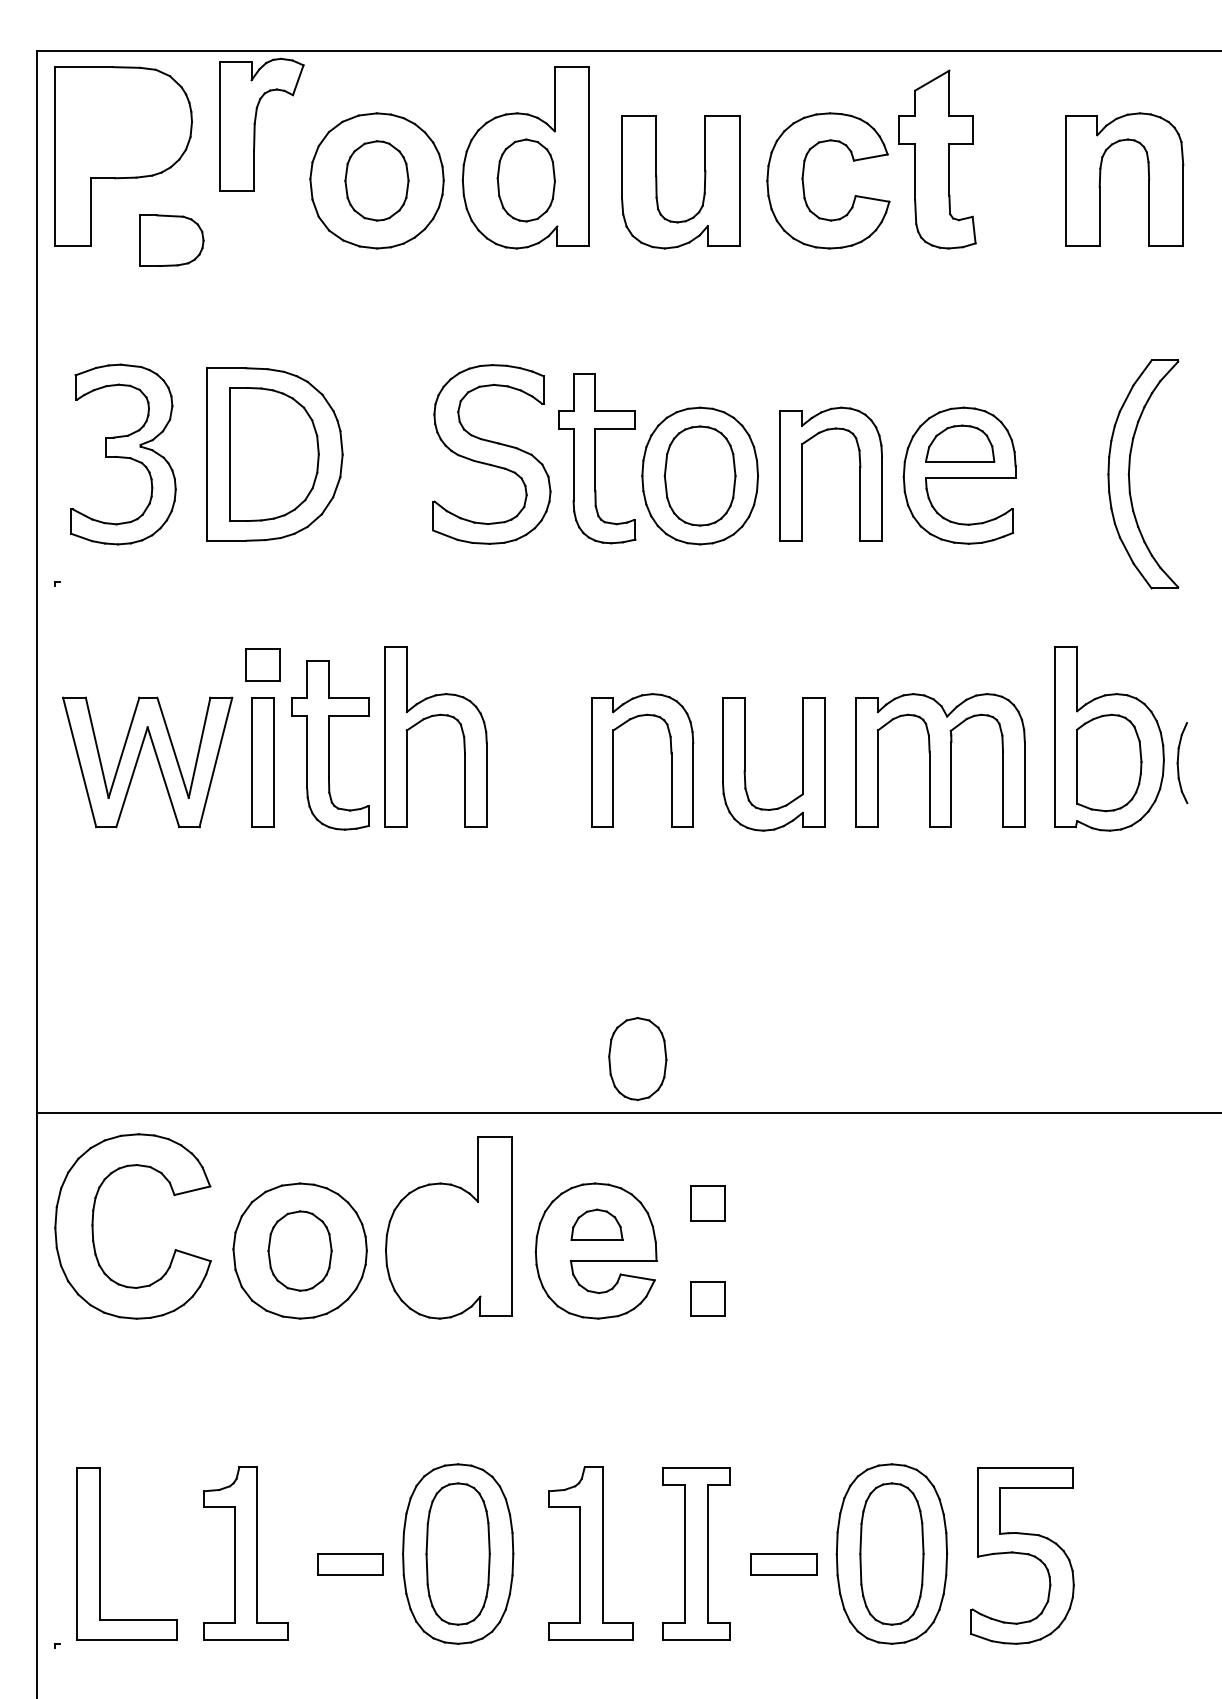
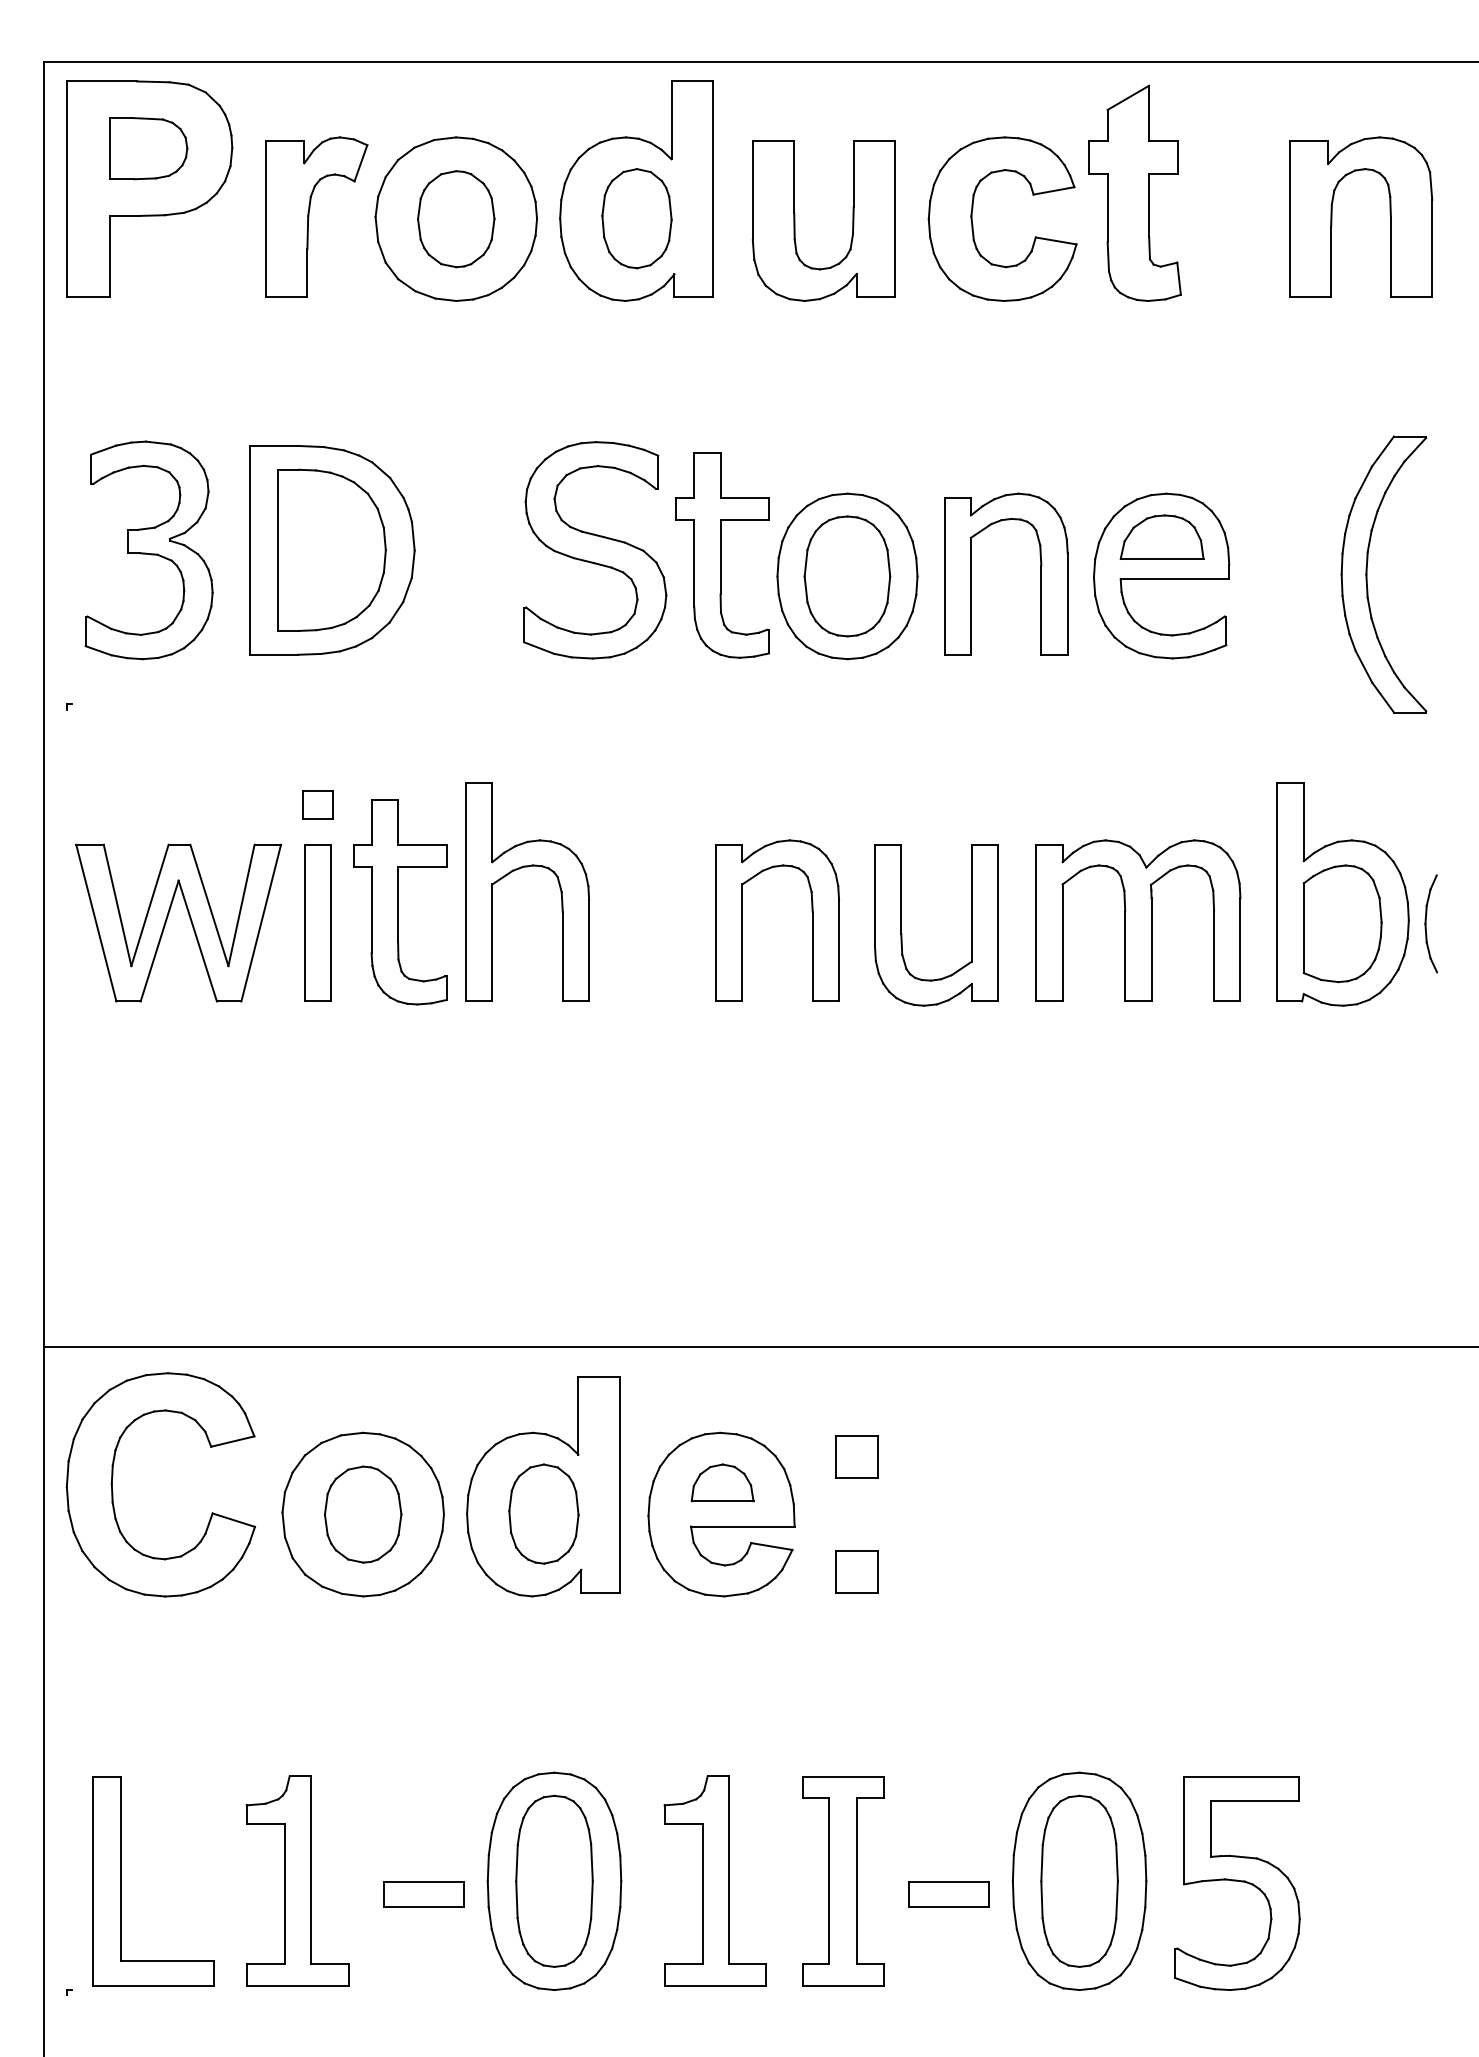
part: (255, 124) -> (309, 216), moved
part: (171, 240) -> (148, 148), moved
part: (262, 664) -> (317, 804), size x0.71
part: (637, 1058) -> (543, 1513), moved

